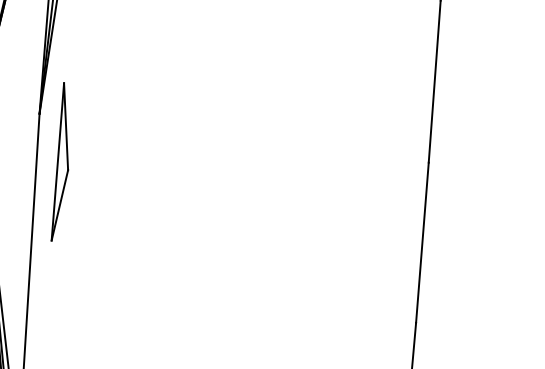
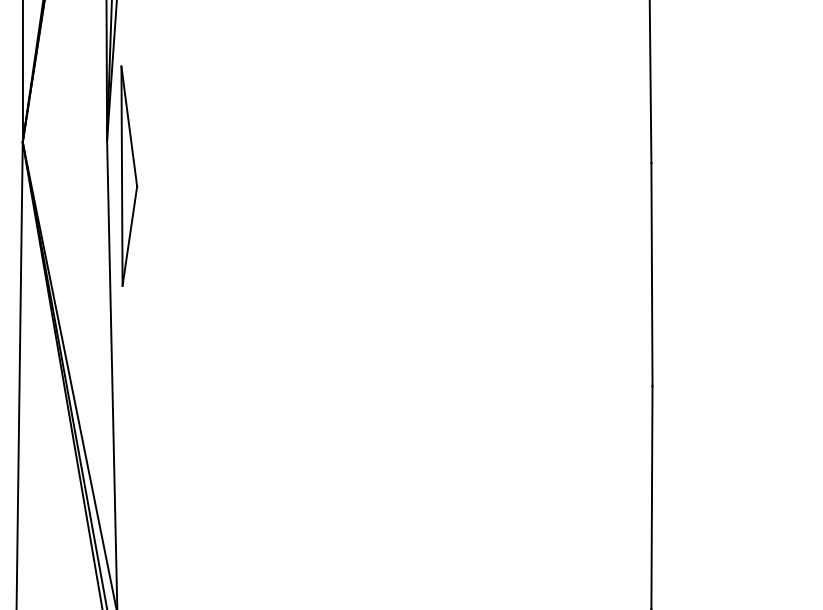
part: (63, 161) -> (129, 175), moved

